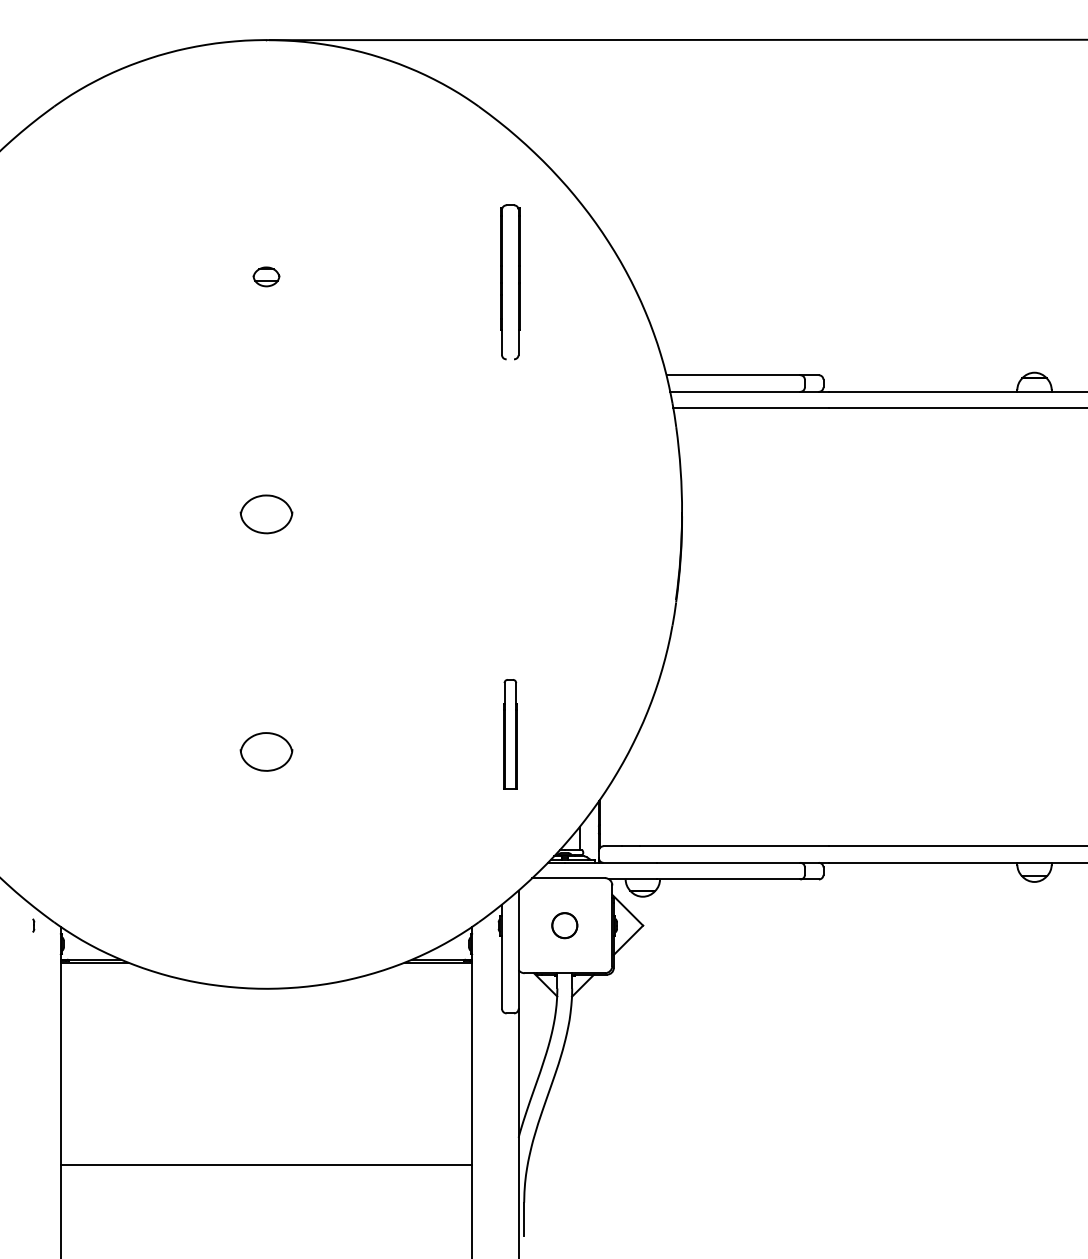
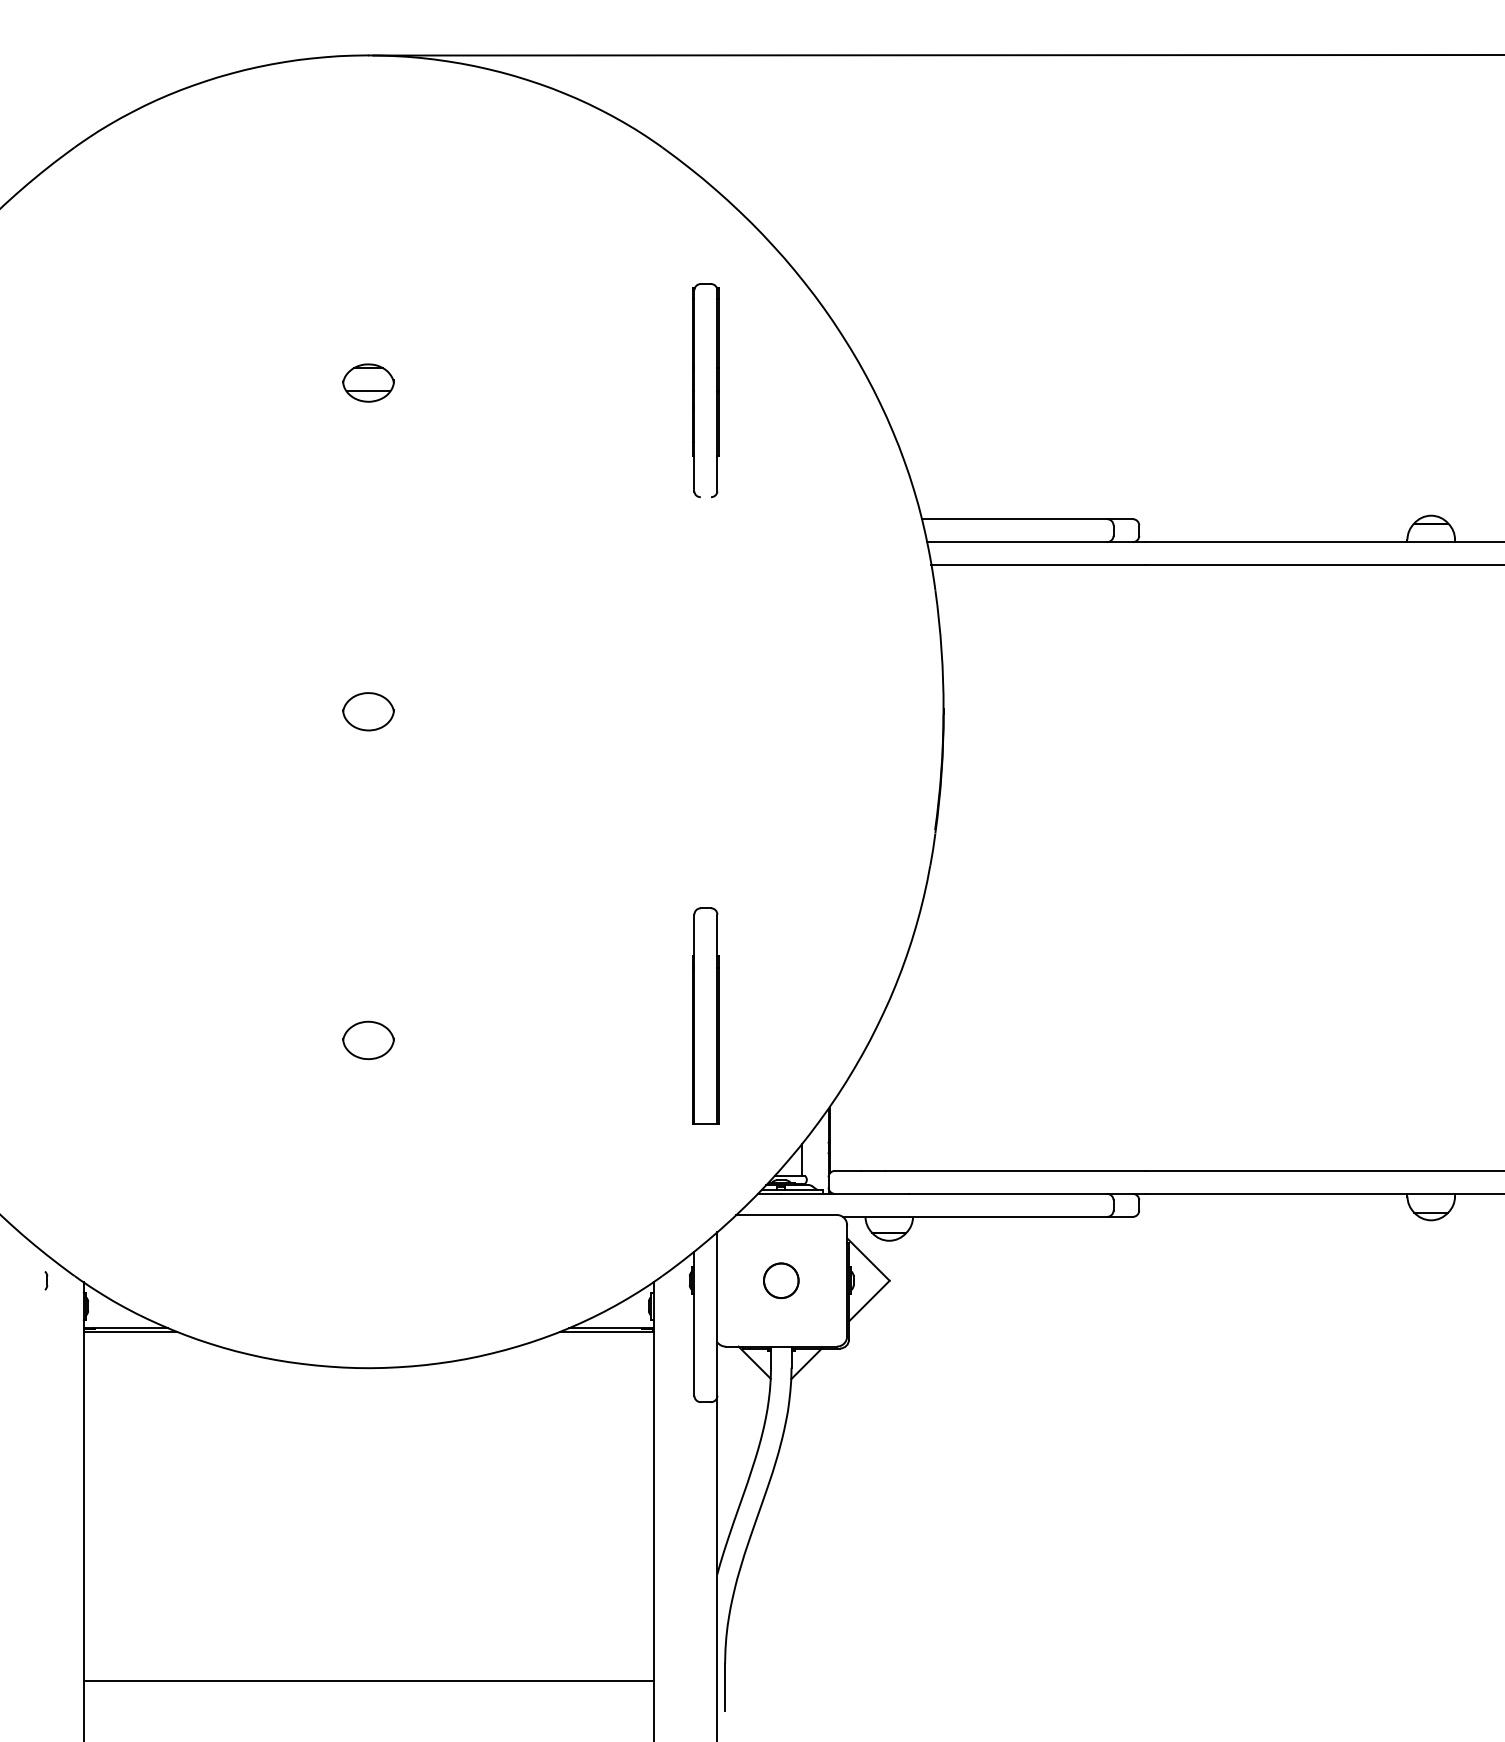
part: (266, 276) -> (368, 382), size x1.43
part: (266, 514) -> (368, 711), size x0.71
part: (510, 734) -> (706, 1016), size x1.43
part: (266, 751) -> (368, 1039), size x0.71
line: (266, 1164) -> (368, 1680), moved

